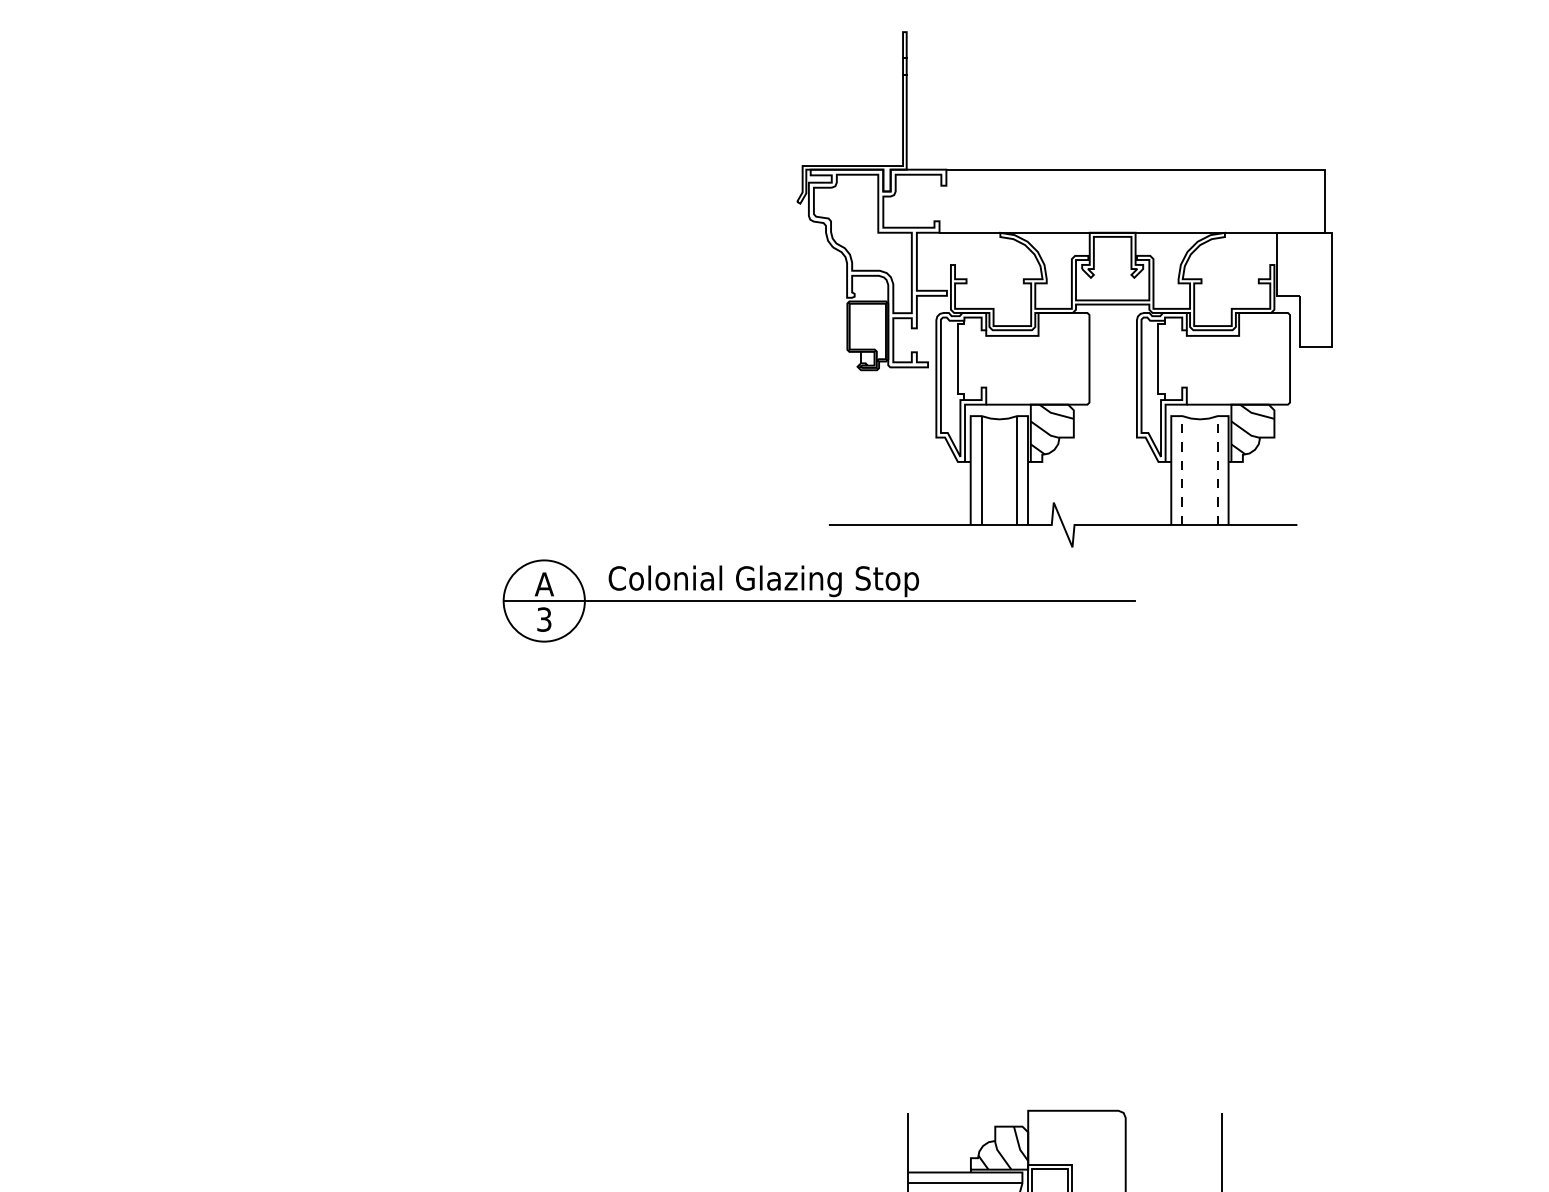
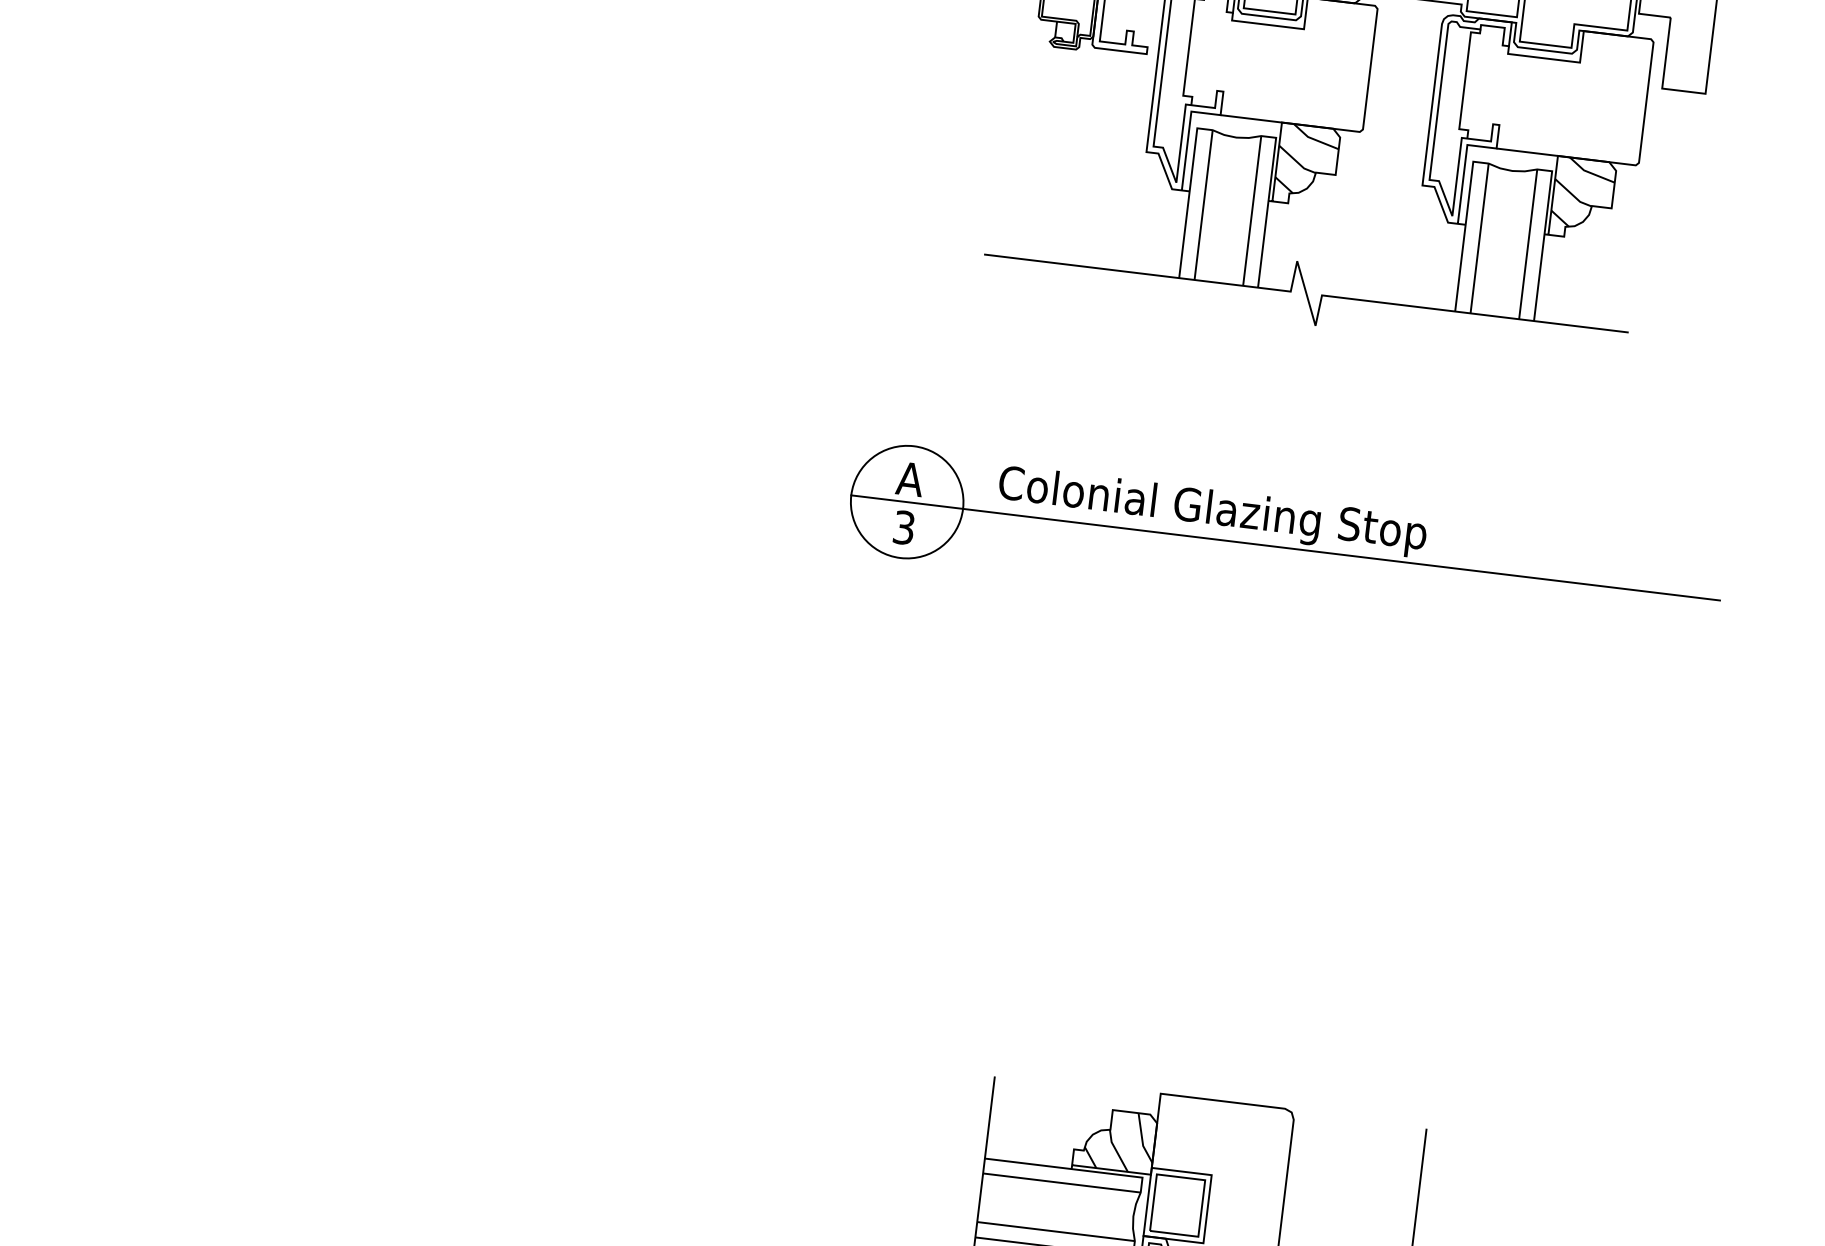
line: (1182, 470) -> (1479, 238), dashed -> solid
line: (1217, 470) -> (1527, 244), dashed -> solid
part: (818, 600) -> (1284, 547), moved

